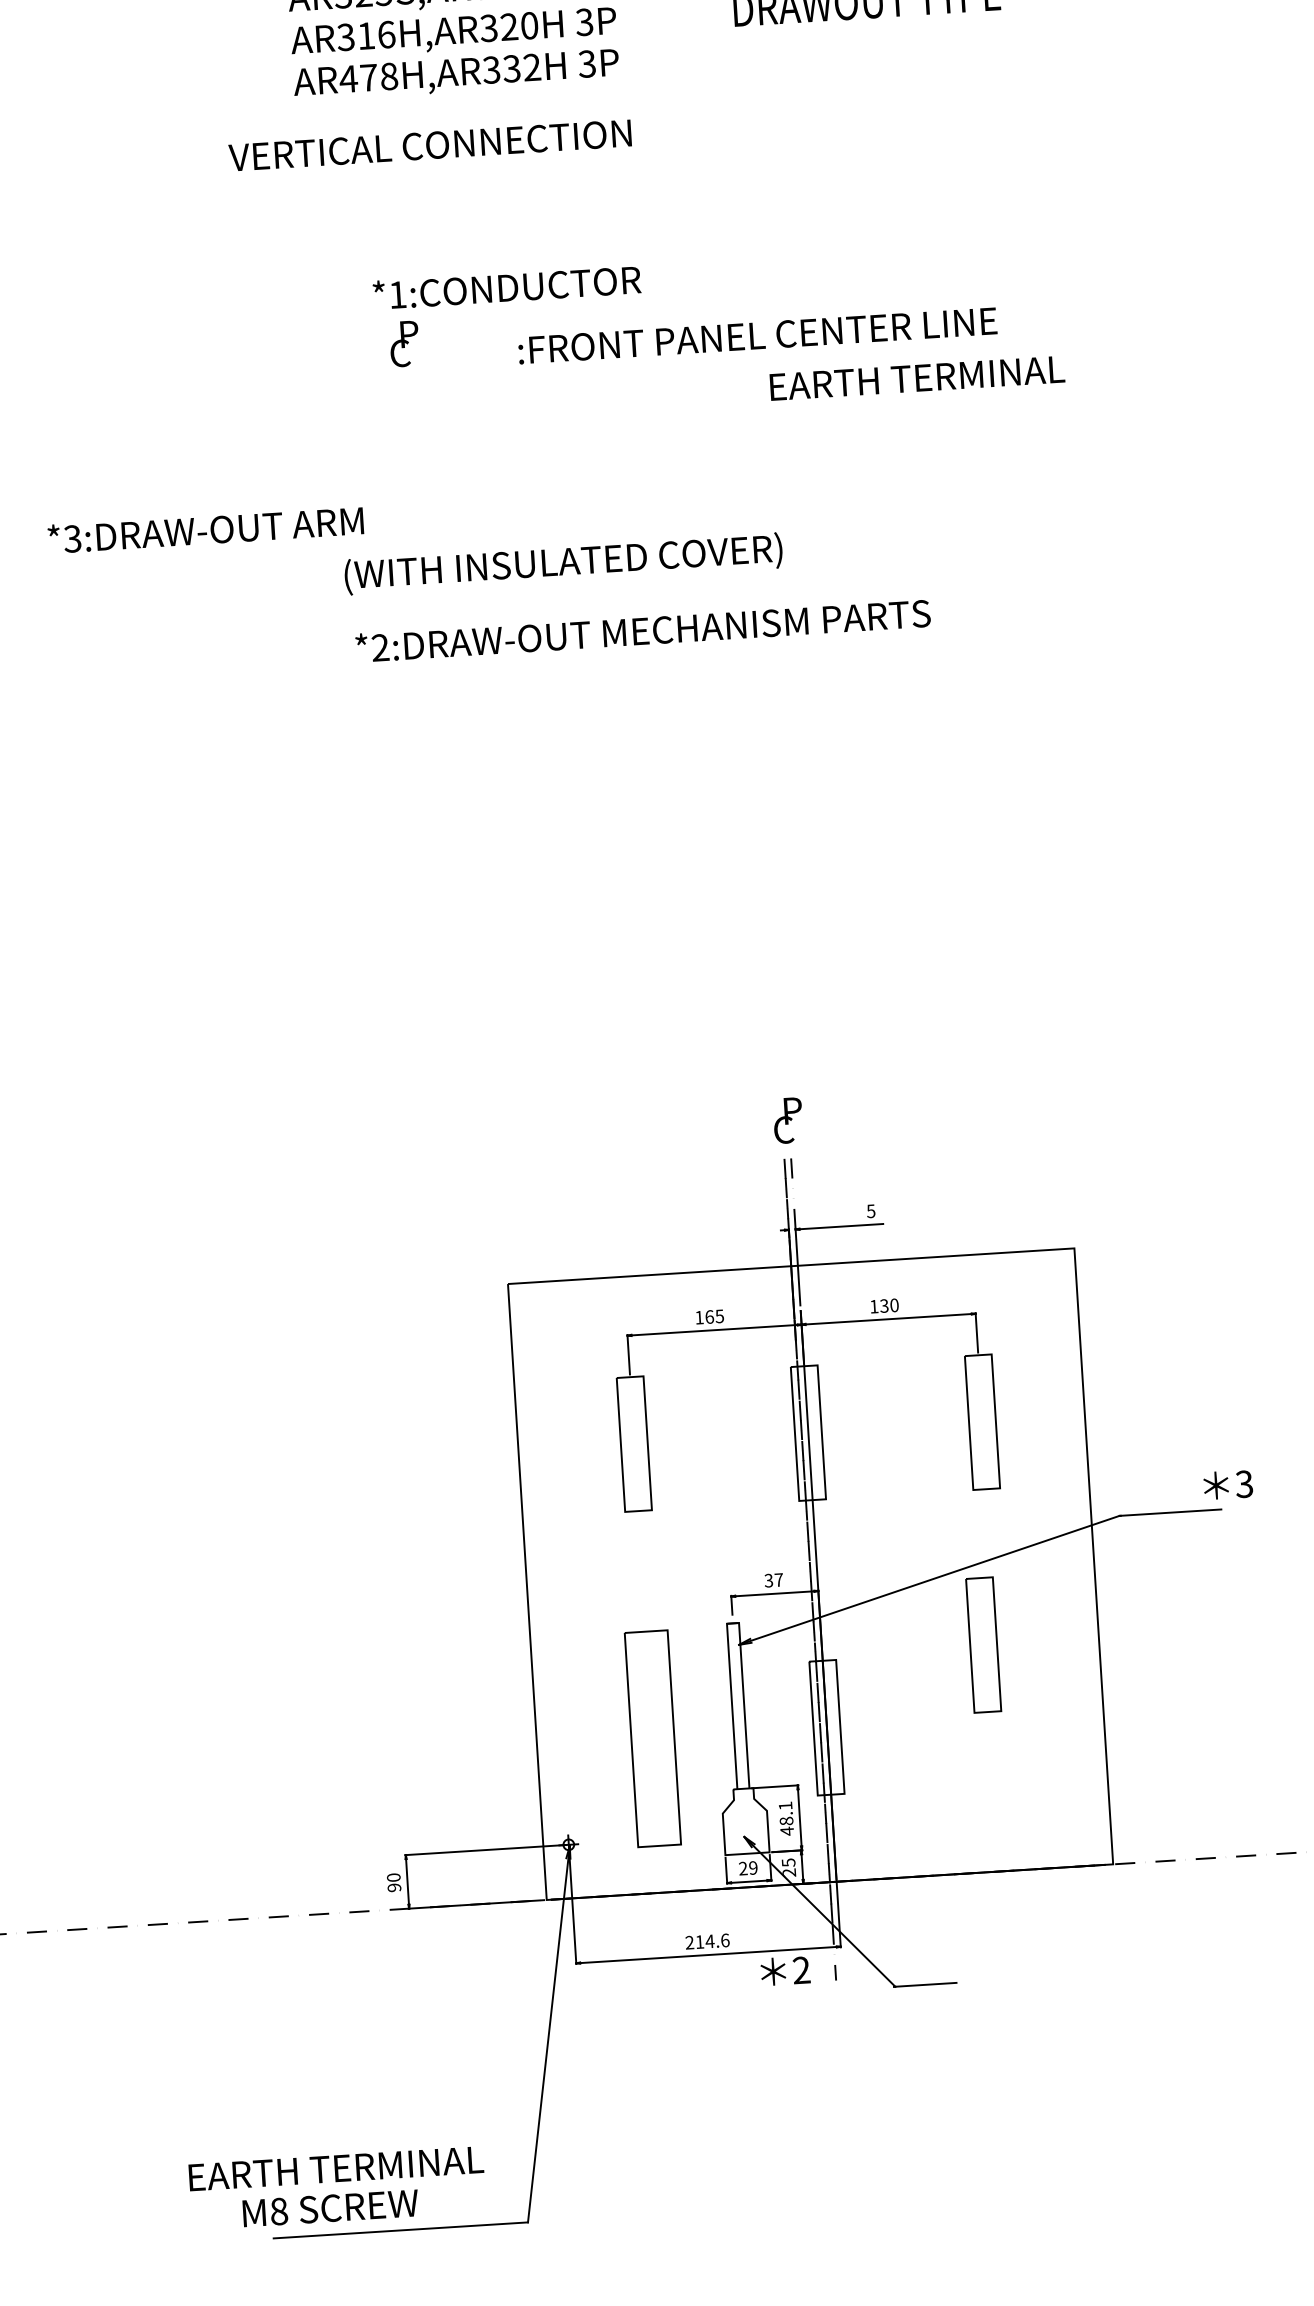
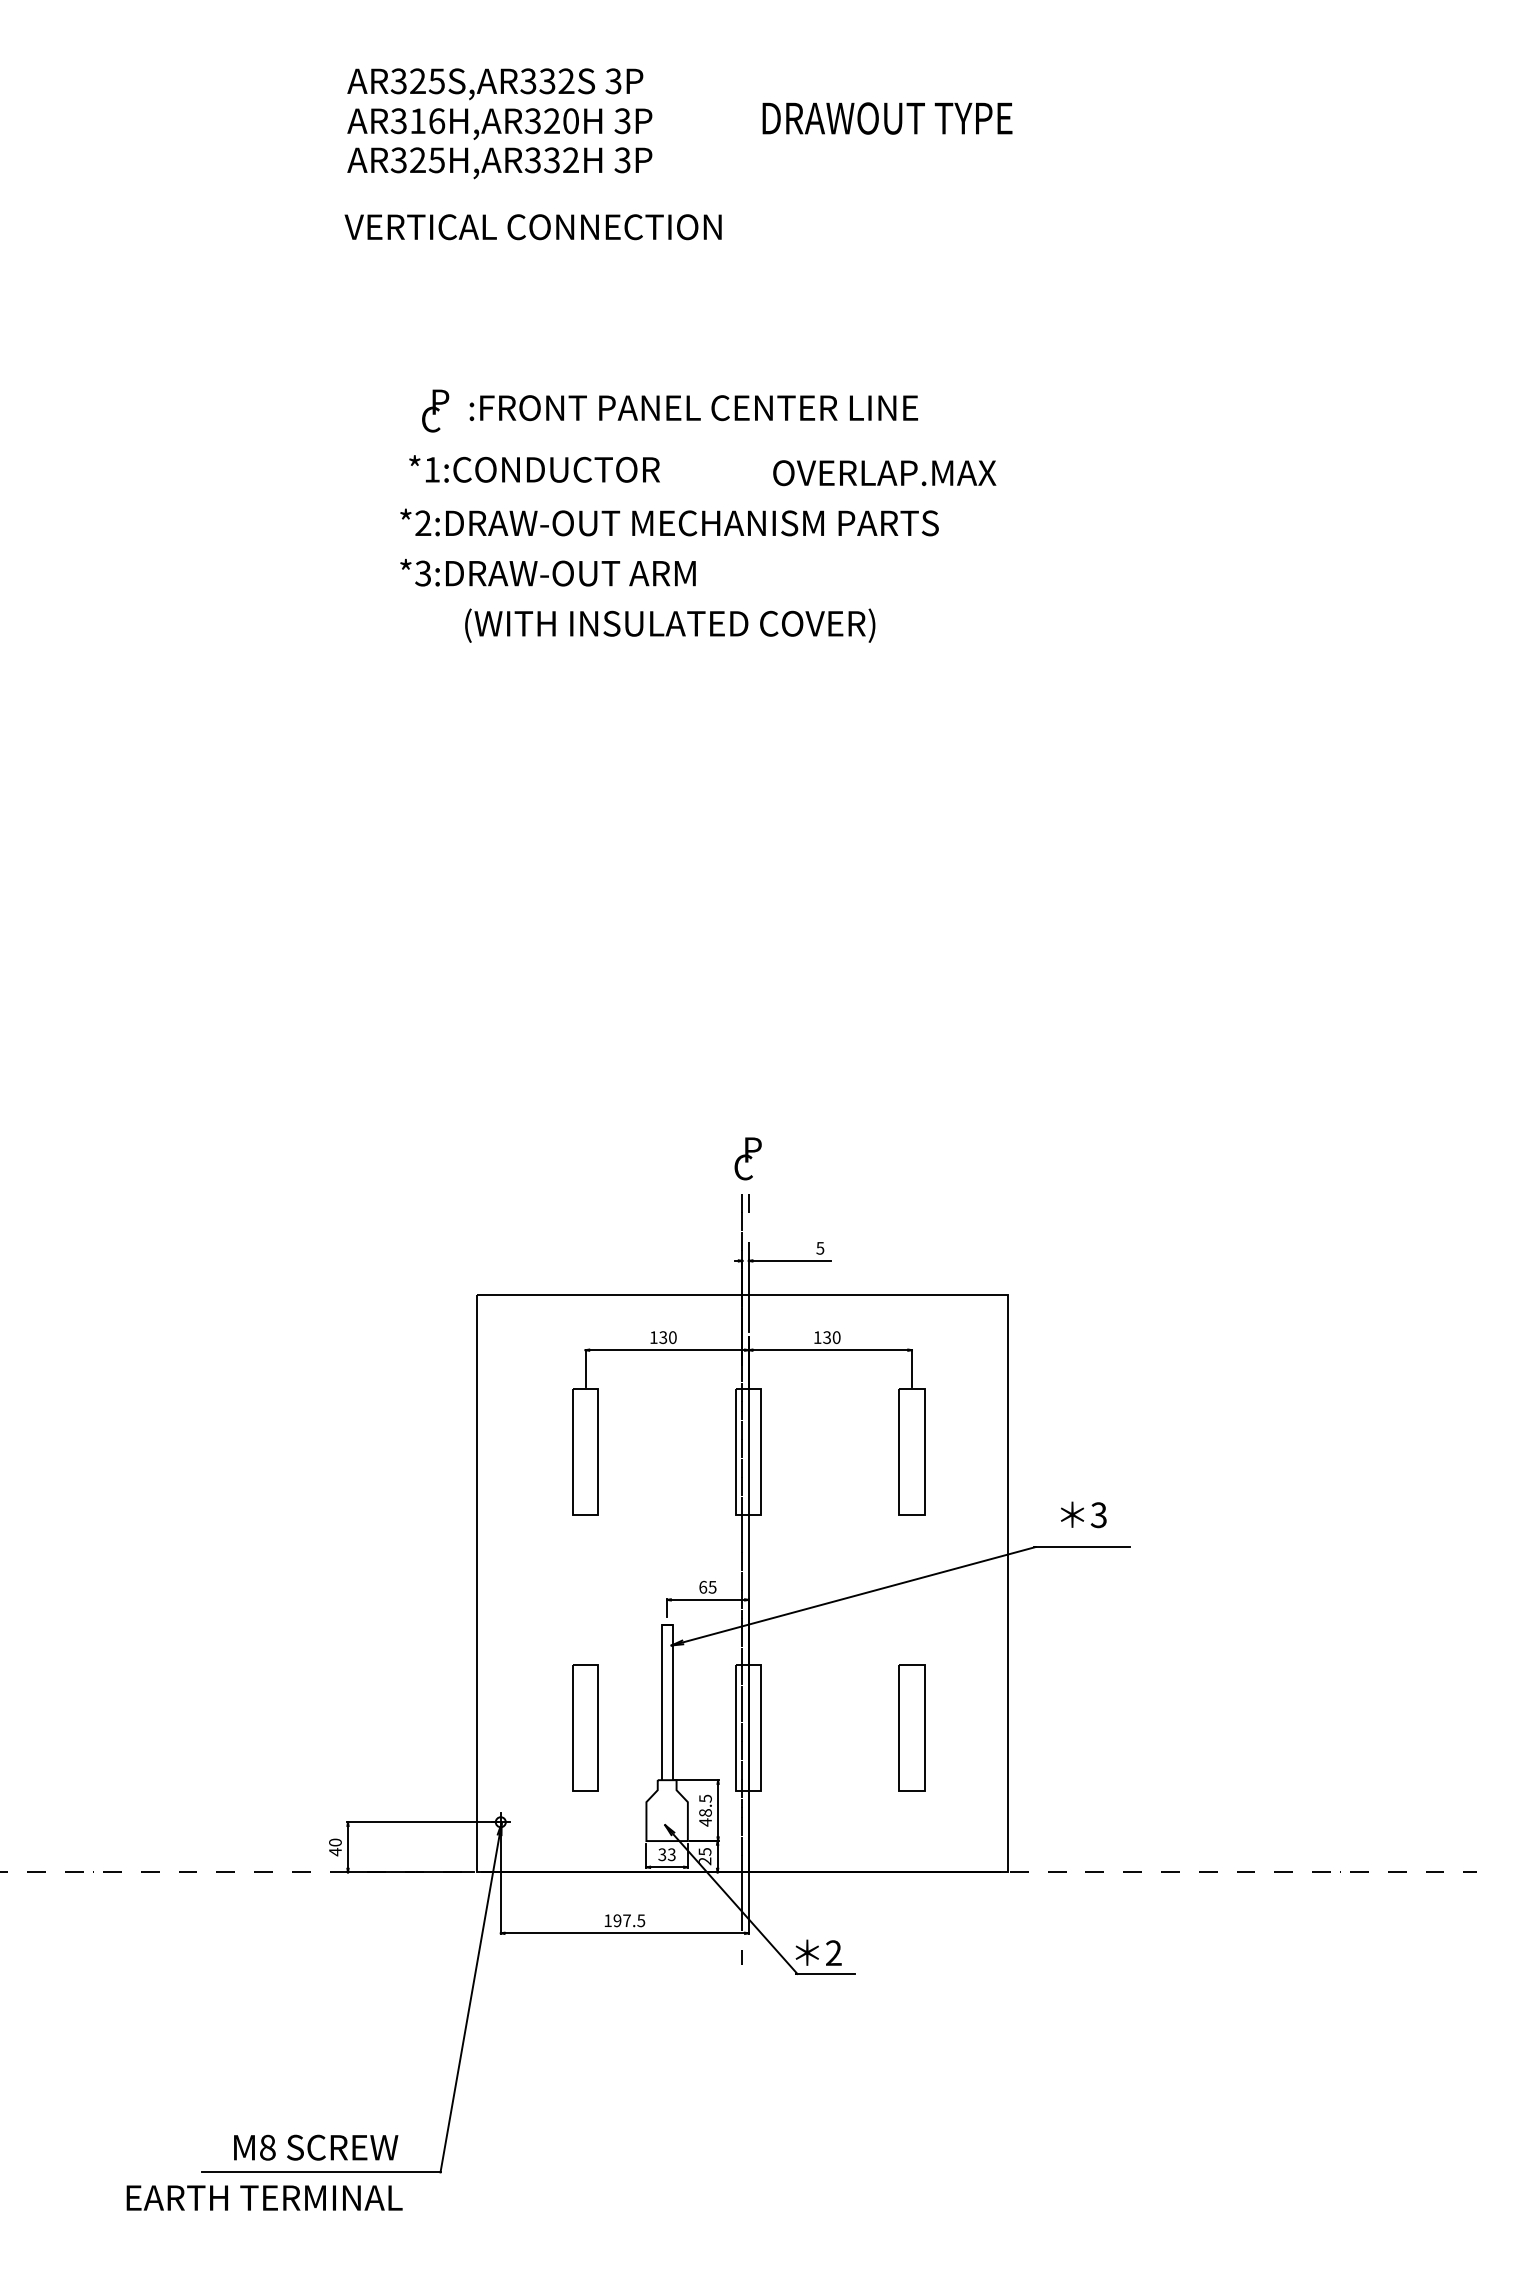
text: (368, 78) -> (417, 160), AR478H,AR332H -> AR325H,AR332H
text: (429, 145) -> (532, 227), moved
text: (506, 286) -> (534, 468), moved
text: (757, 336) -> (693, 408), moved
text: (916, 378) -> (911, 473), EARTH TERMINAL -> OVERLAP.MAX
text: (205, 529) -> (547, 572), moved
text: (563, 563) -> (670, 625), moved
text: (643, 630) -> (669, 522), moved
text: (714, 1316) -> (667, 1337), 165 -> 130
text: (1227, 1484) -> (1083, 1514), moved
text: (773, 1579) -> (707, 1586), 37 -> 65
part: (983, 1644) -> (911, 1727), moved
part: (652, 1738) -> (585, 1727), size x0.62
text: (785, 1805) -> (705, 1798), 48.1 -> 48.5
text: (747, 1868) -> (666, 1854), 29 -> 33
text: (394, 1887) -> (335, 1851), 90 -> 40
text: (707, 1941) -> (624, 1920), 214.6 -> 197.5
text: (785, 1970) -> (818, 1952), moved
text: (336, 2168) -> (264, 2197), moved
text: (331, 2208) -> (316, 2147), moved

